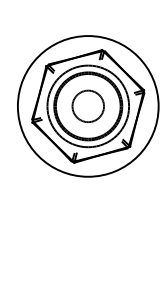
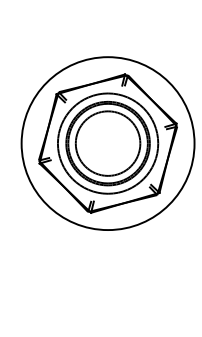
circle: (88, 106) -> (108, 143), size x1.67

